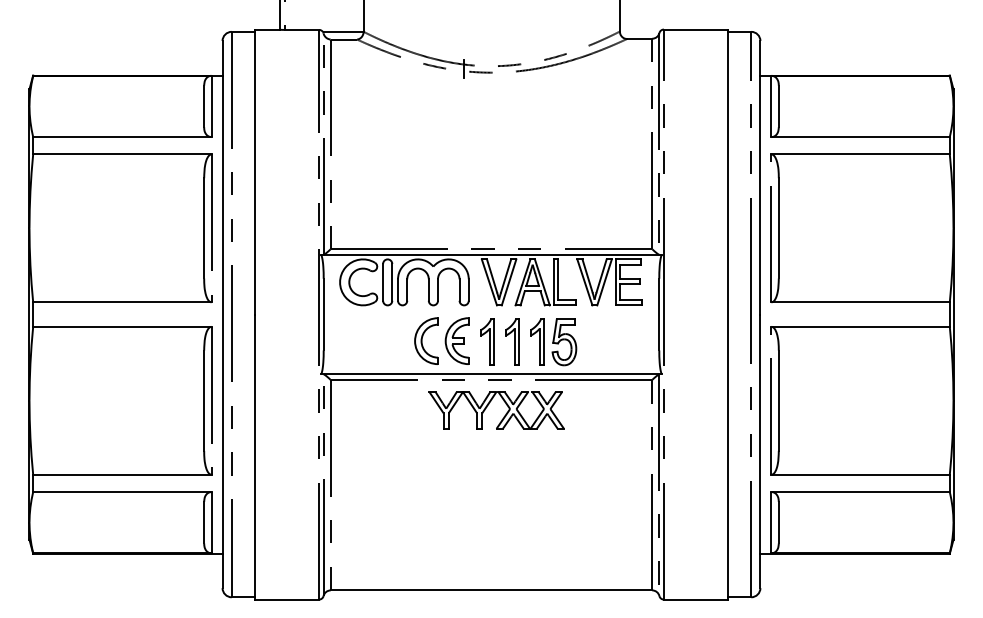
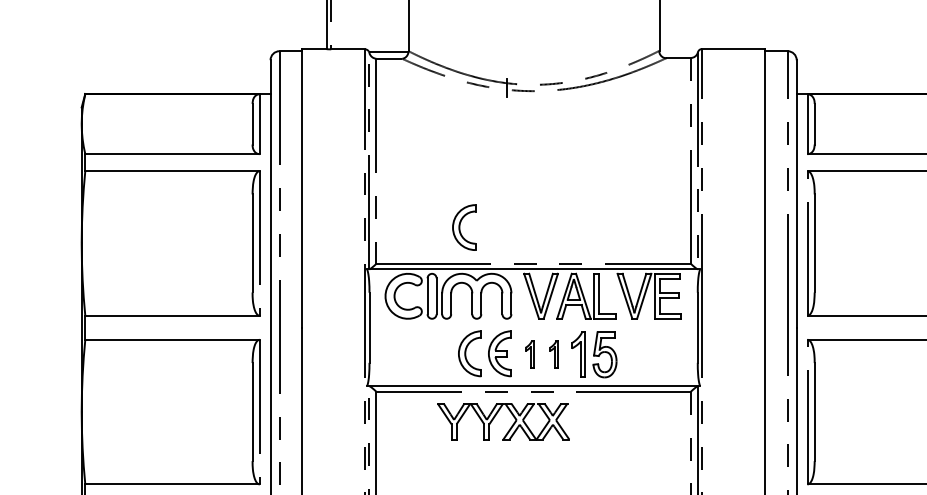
part: (420, 211) -> (464, 226), added
part: (487, 341) -> (529, 354), size x0.6
part: (512, 341) -> (554, 354), size x0.6
part: (489, 404) -> (496, 415), moved

